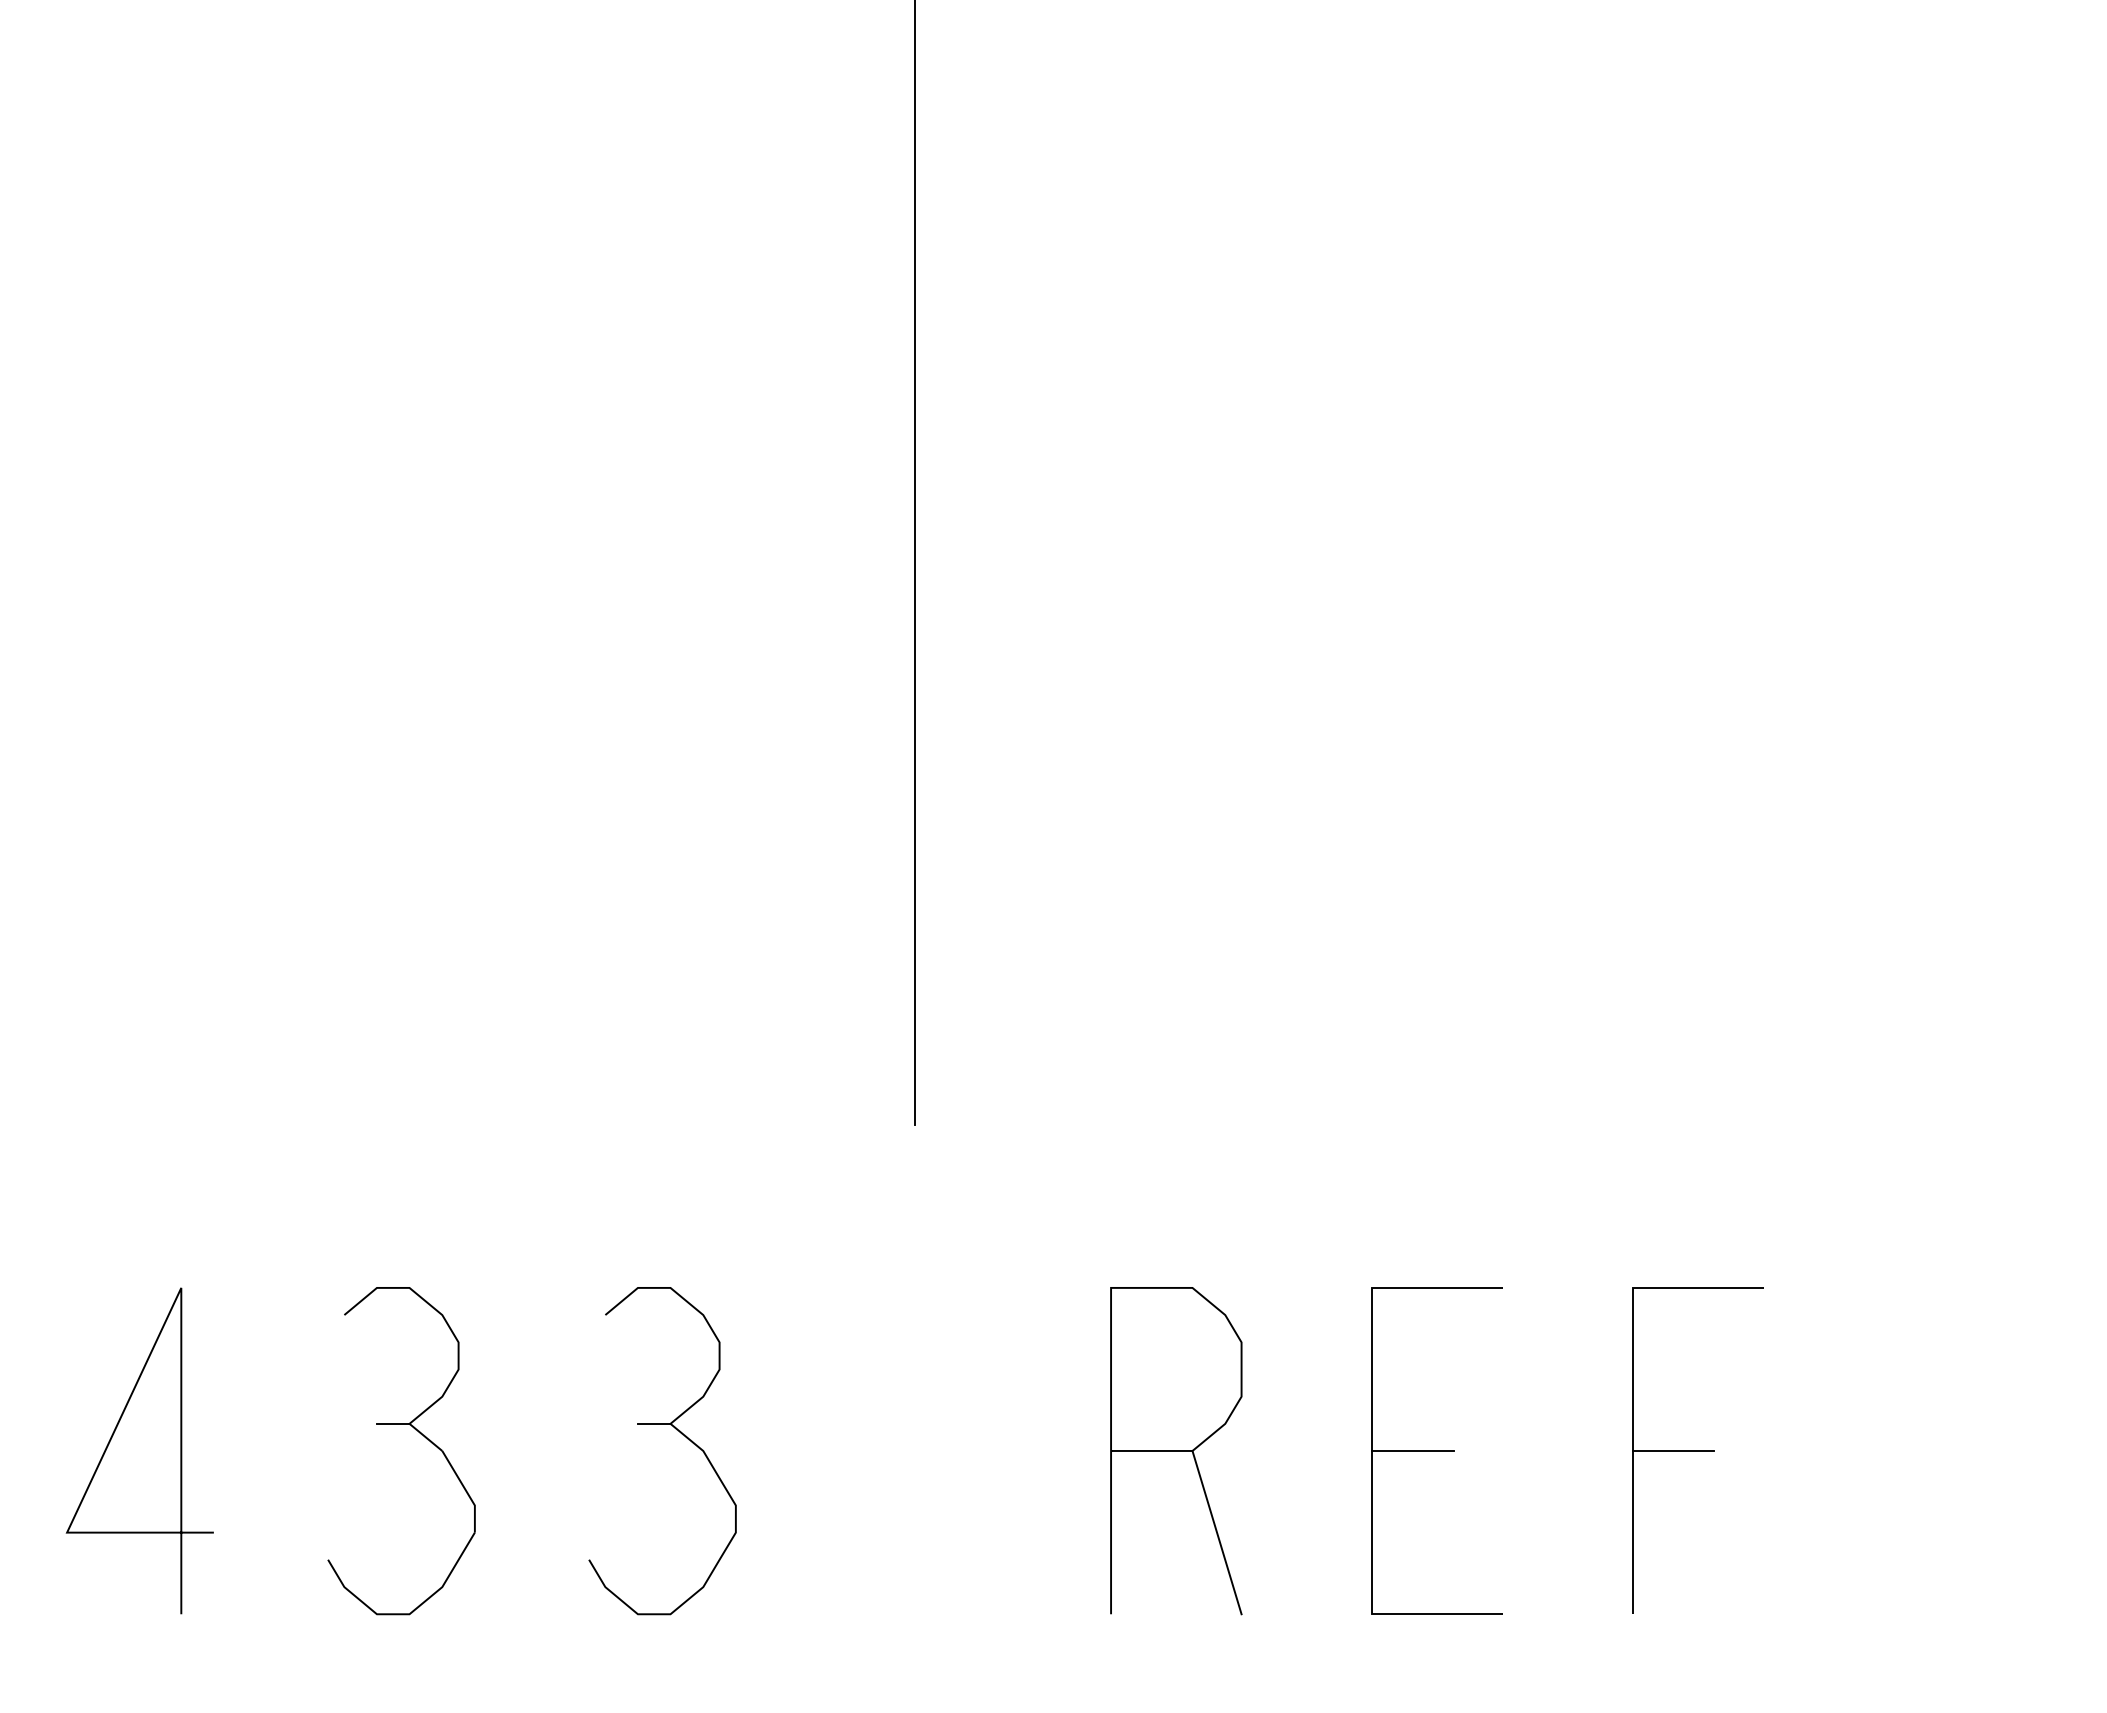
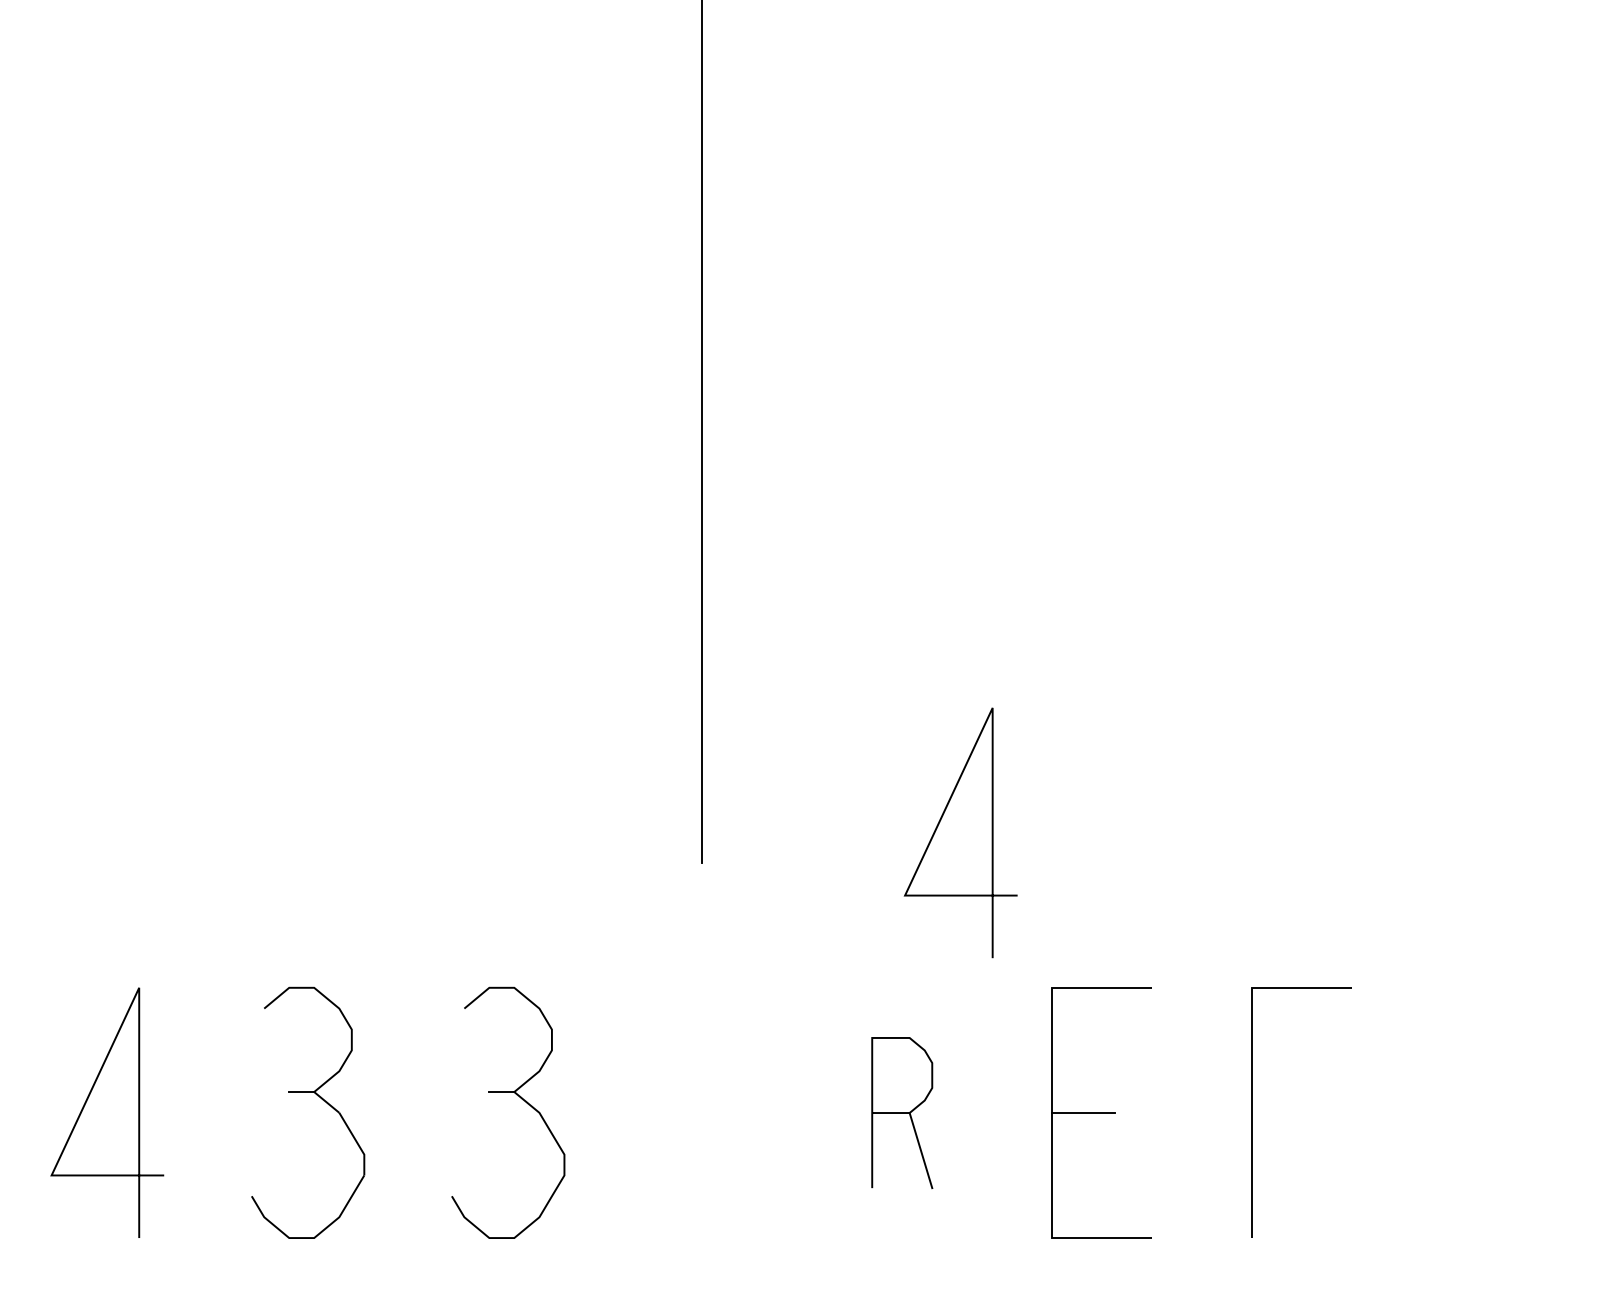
line: (1225, 1073) -> (939, 823), added
line: (1673, 1450) -> (1283, 1112), removed
part: (1176, 1451) -> (902, 1113), size x0.6

